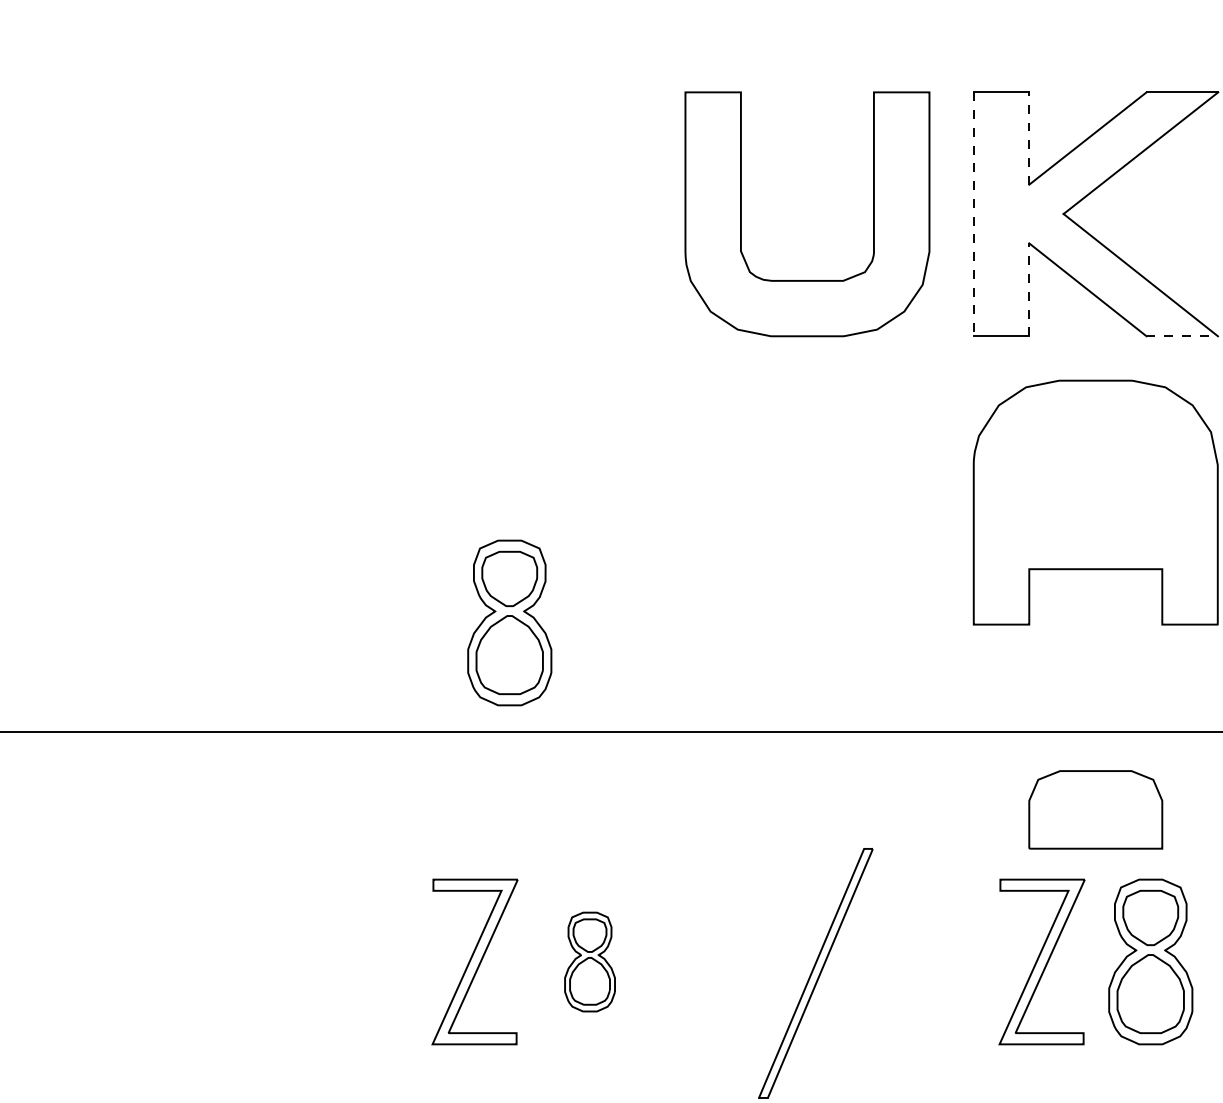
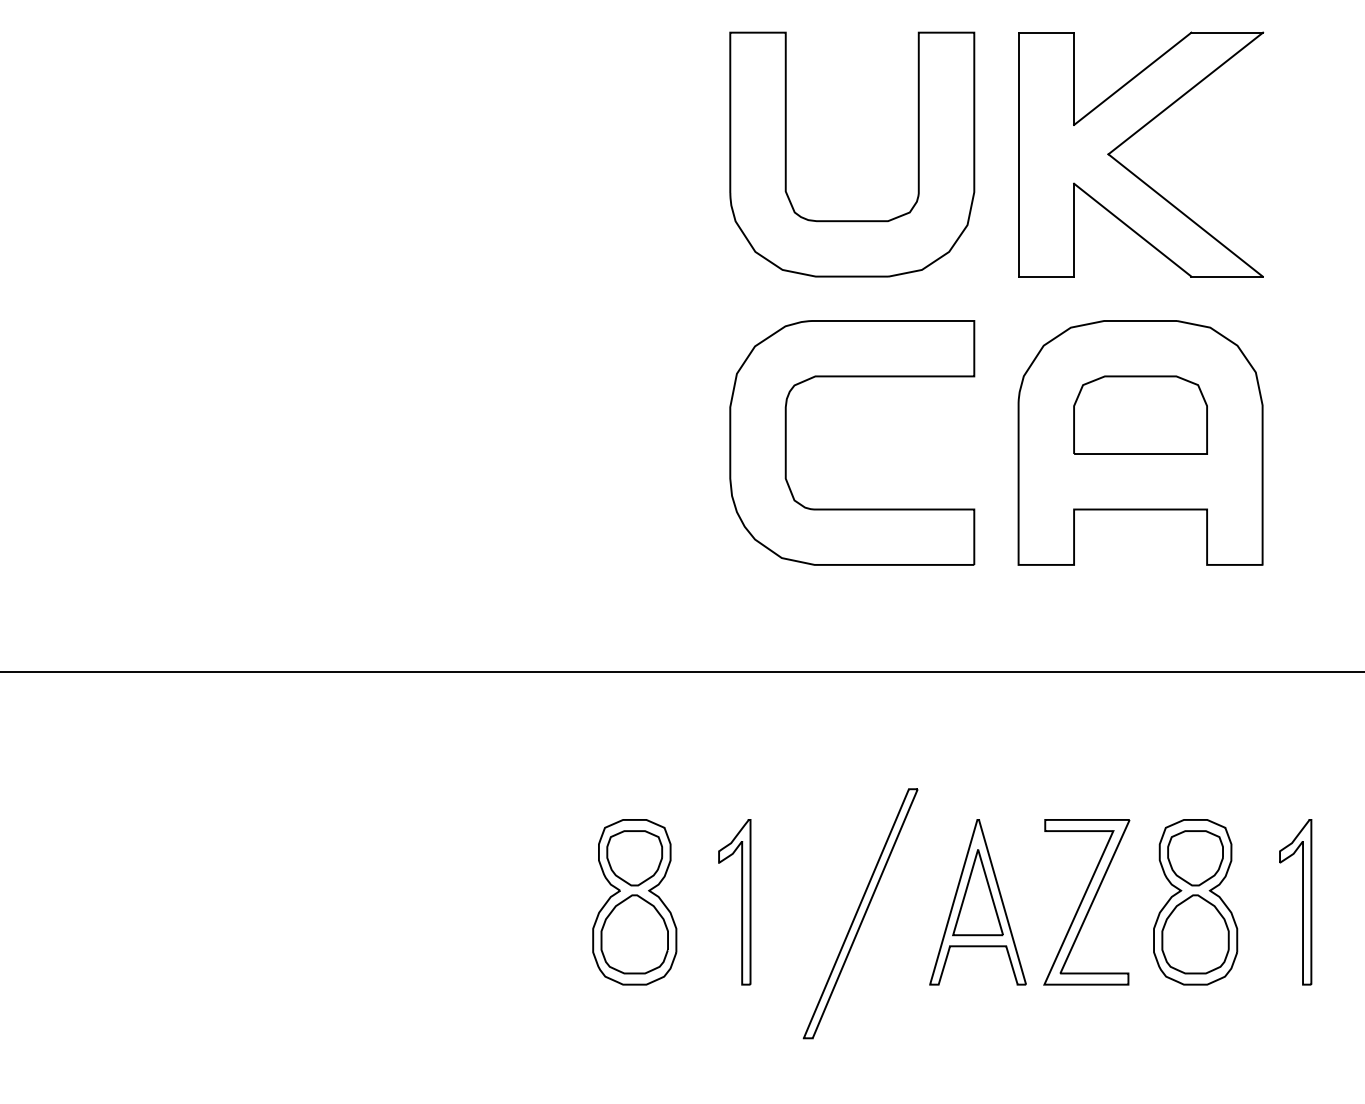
line: (1029, 138) -> (1074, 78), dashed -> solid
line: (973, 214) -> (1018, 154), dashed -> solid
line: (1029, 289) -> (1074, 229), dashed -> solid
line: (1182, 336) -> (1227, 276), dashed -> solid
part: (807, 437) -> (852, 377), added
part: (509, 623) -> (554, 563), removed
part: (1095, 809) -> (1140, 414), moved
part: (474, 962) -> (519, 902), removed
part: (589, 962) -> (634, 902), size x1.67
part: (696, 962) -> (741, 902), added
part: (932, 962) -> (977, 902), added

